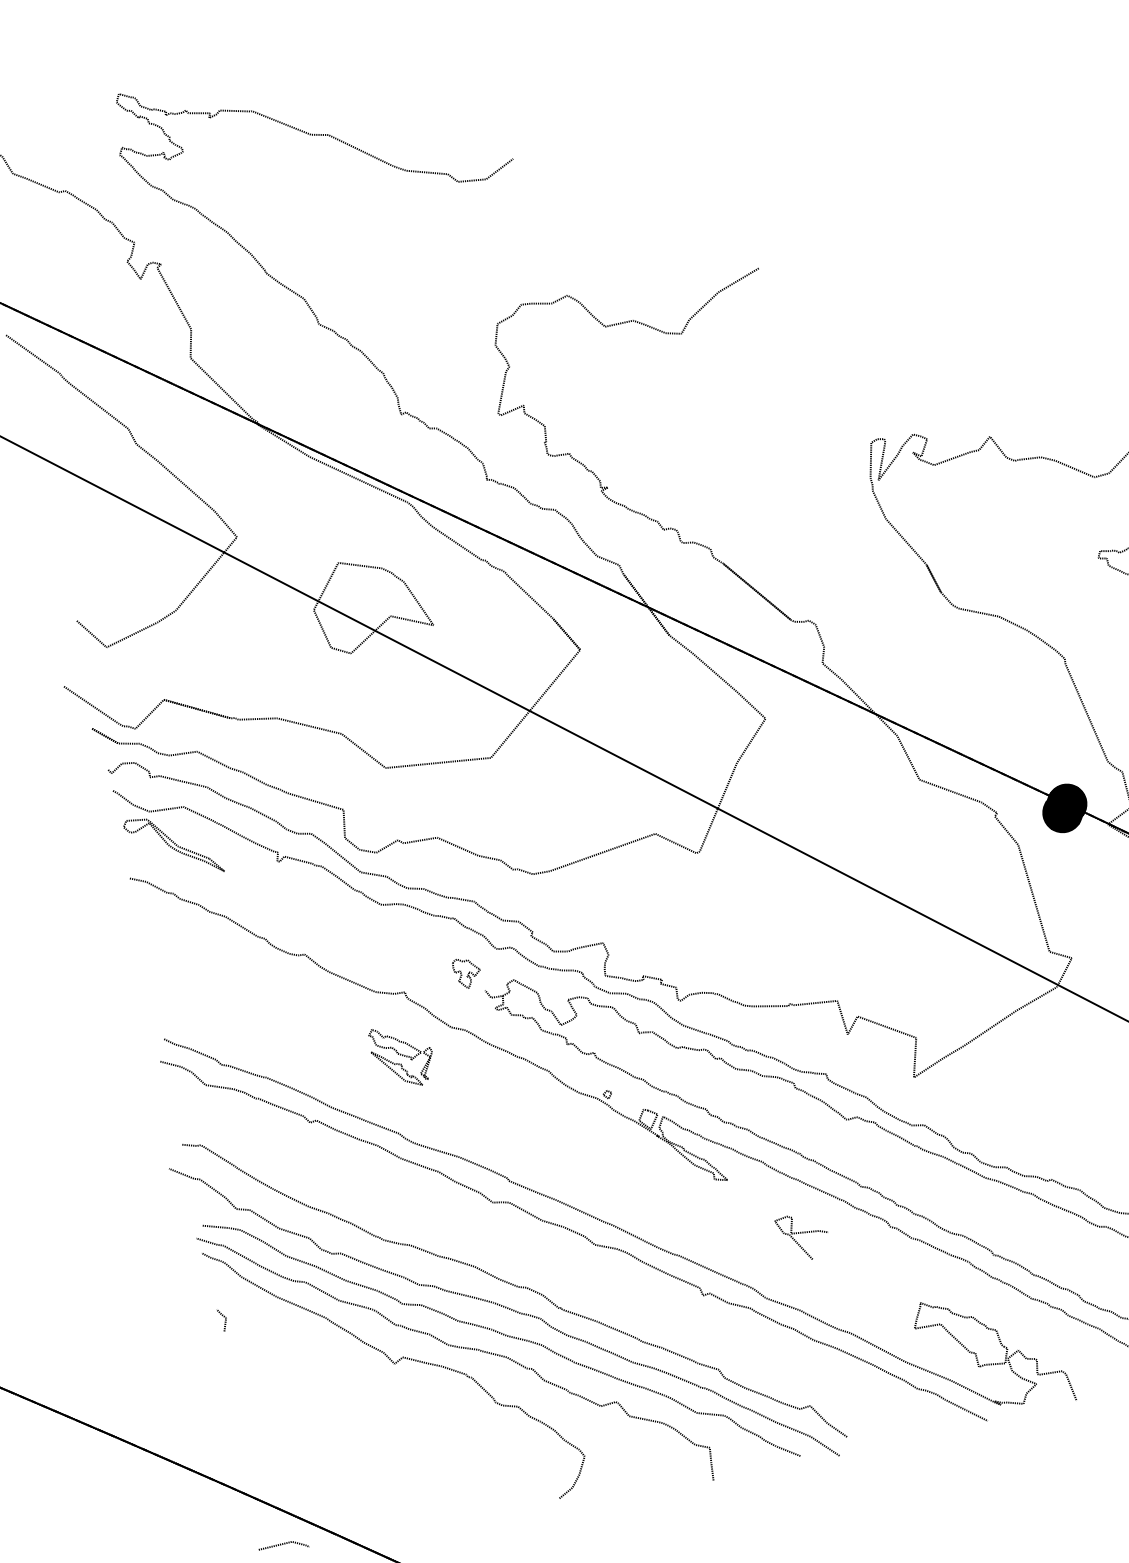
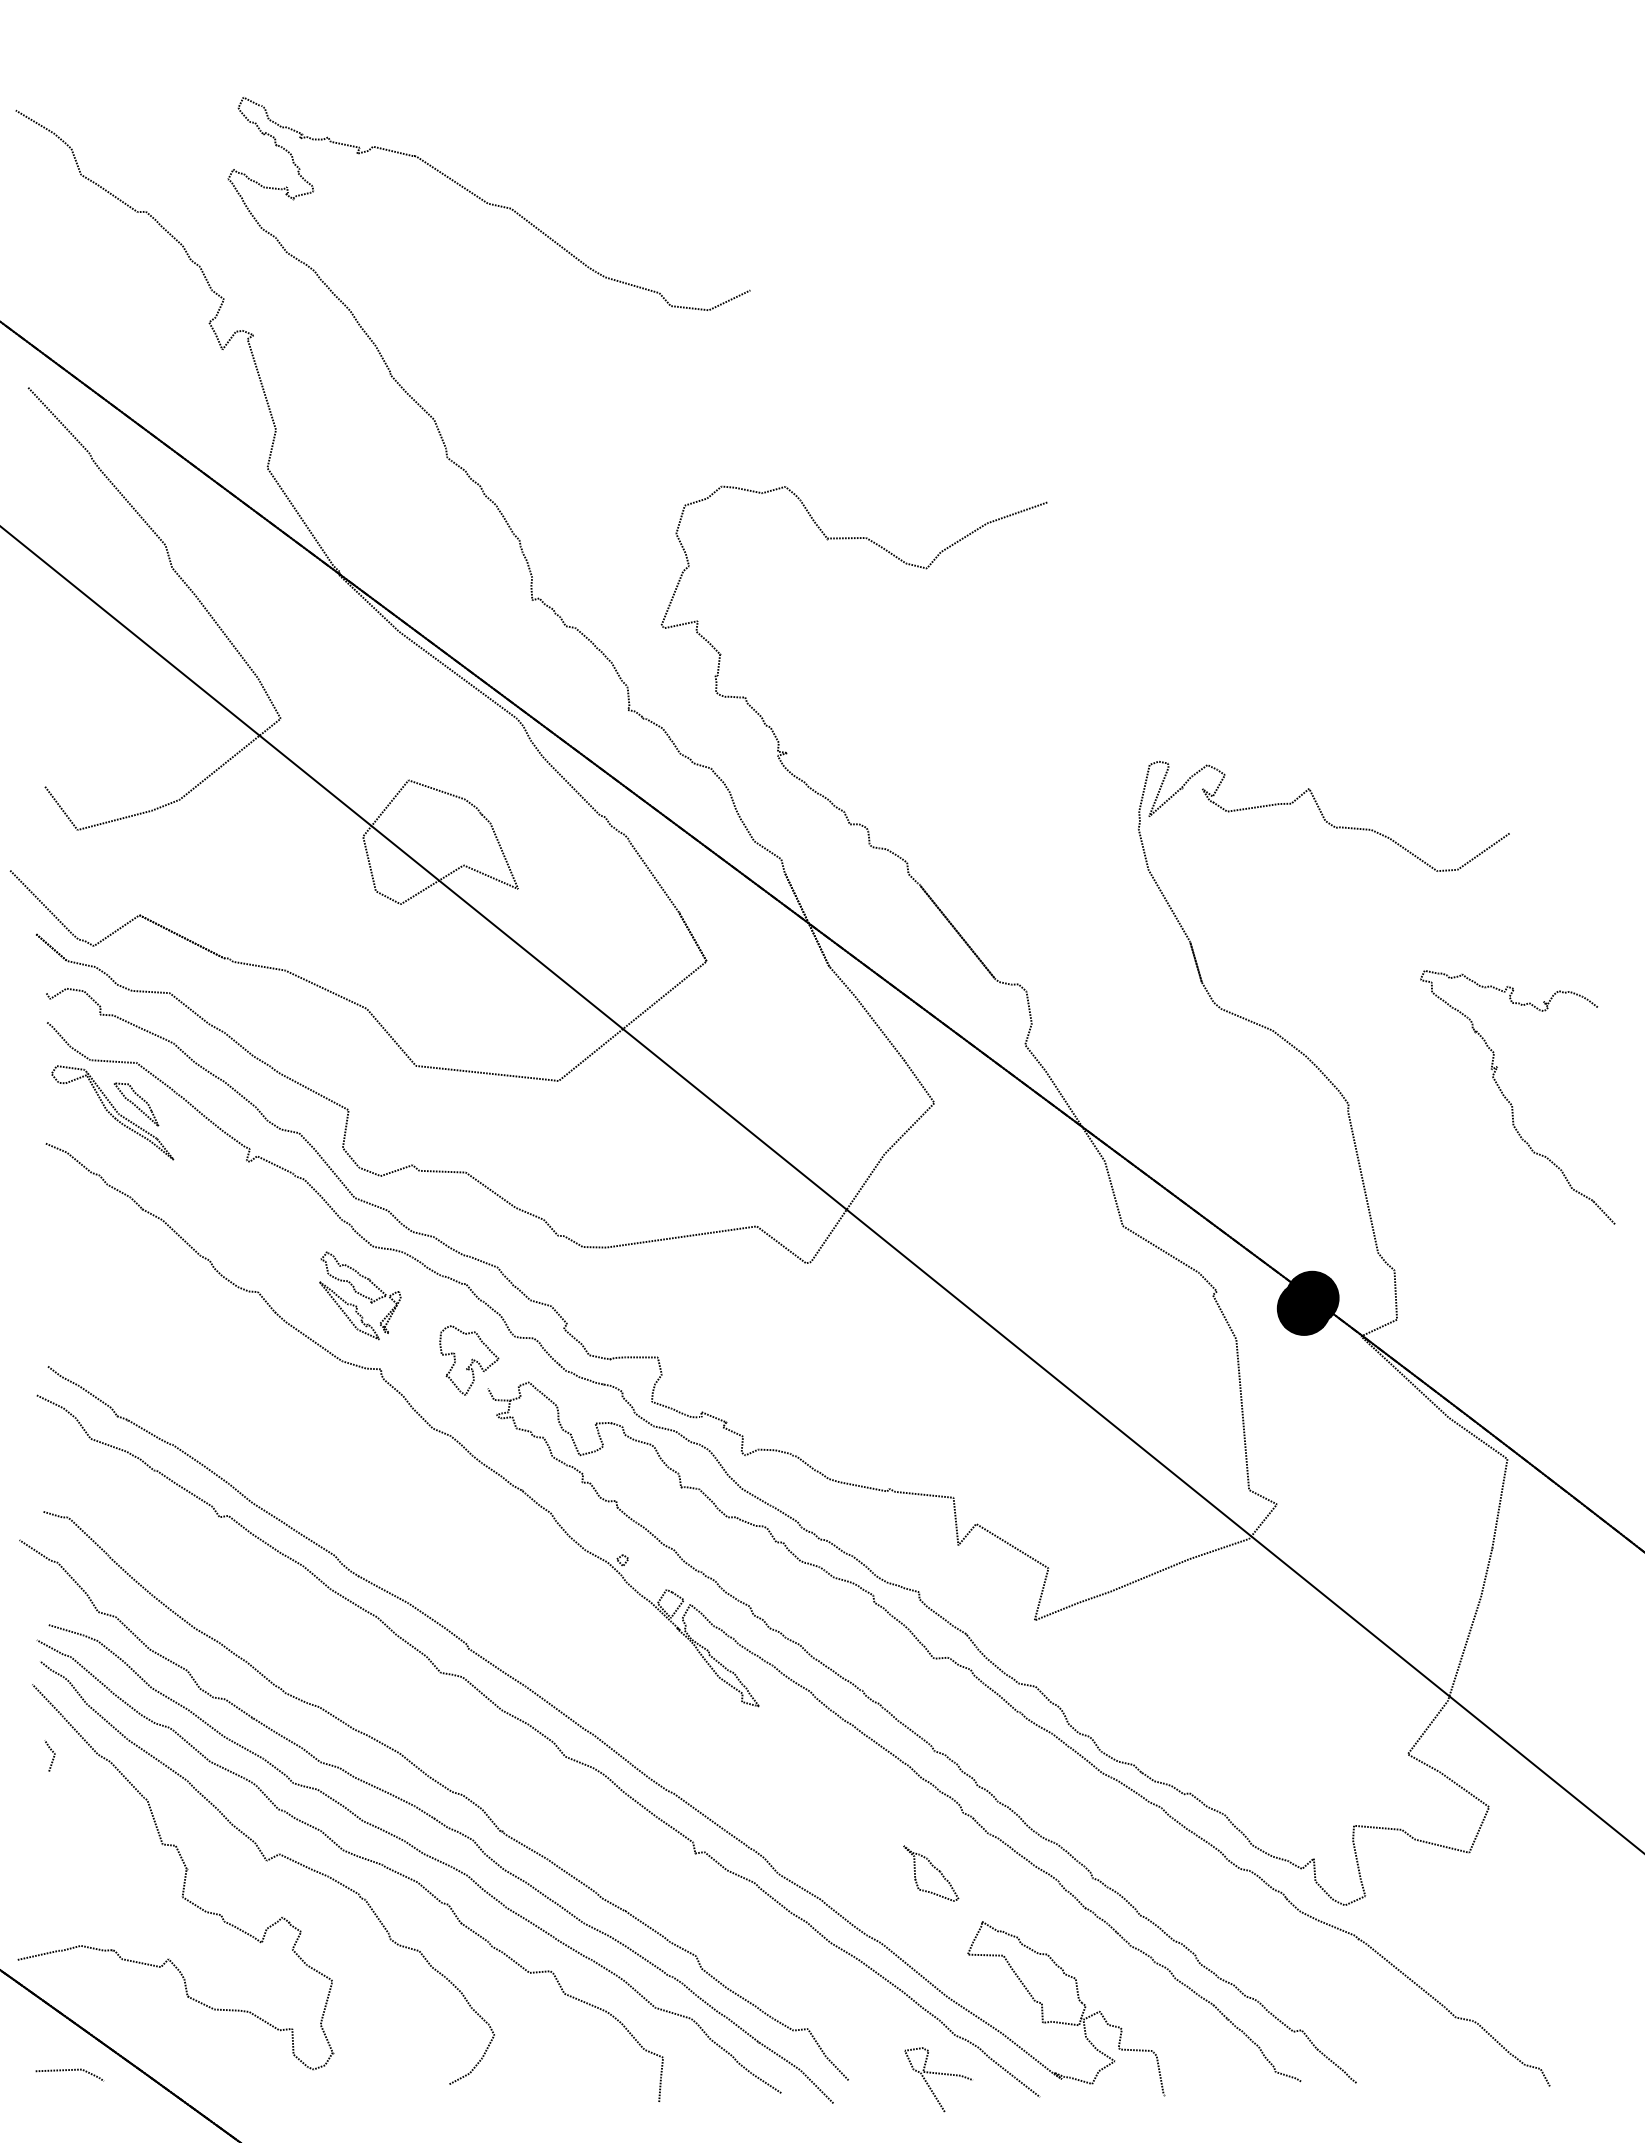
part: (189, 836) -> (136, 1104), added
part: (467, 972) -> (469, 1360), size x1.67
part: (402, 1056) -> (360, 1295), moved
curve: (802, 1233) -> (938, 2074), moved
part: (876, 1275) -> (931, 1873), added
curve: (337, 1388) -> (184, 1877), added

